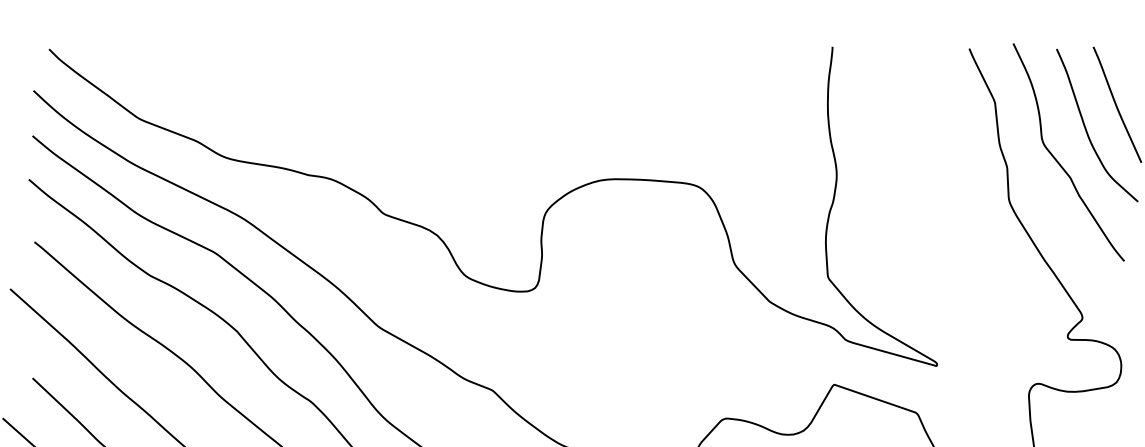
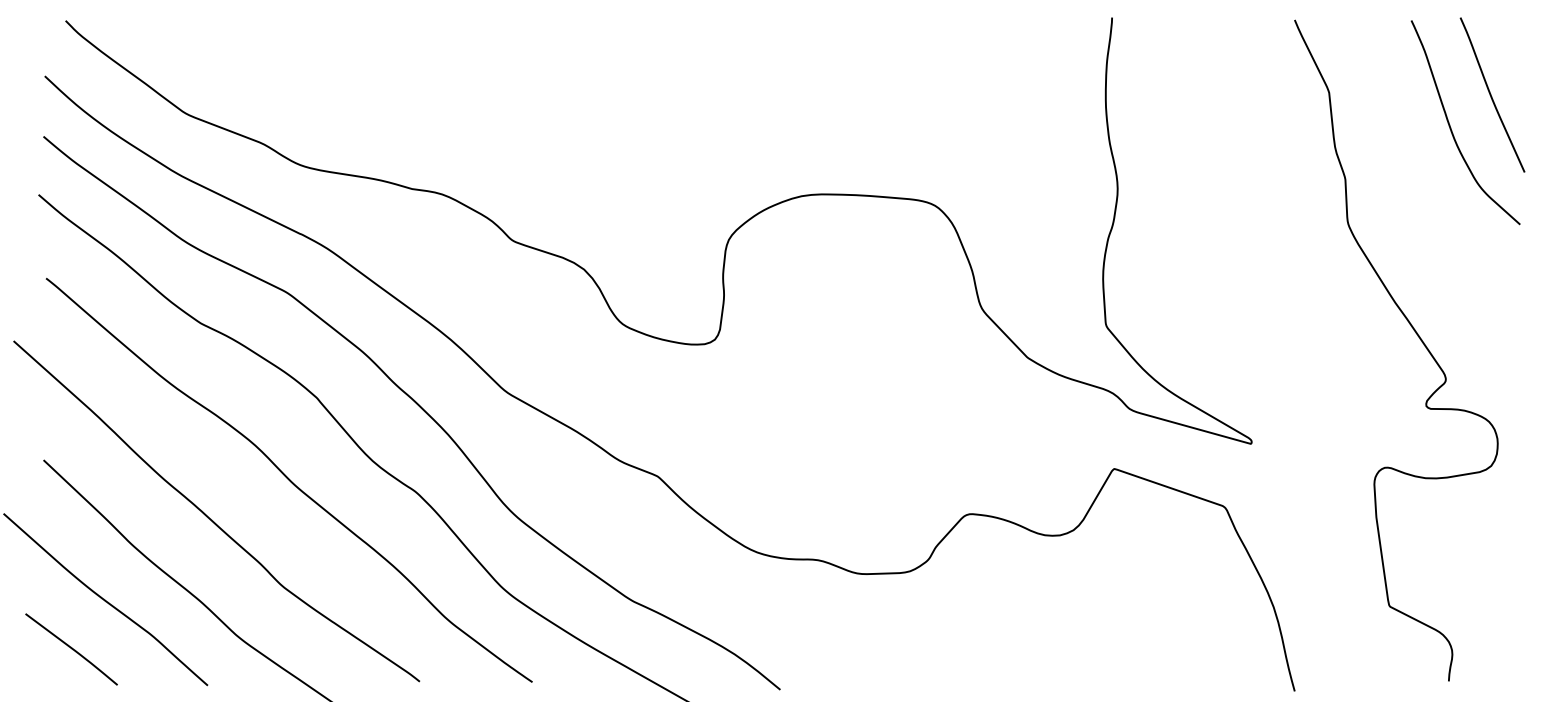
curve: (1058, 161) -> (1413, 170), removed

